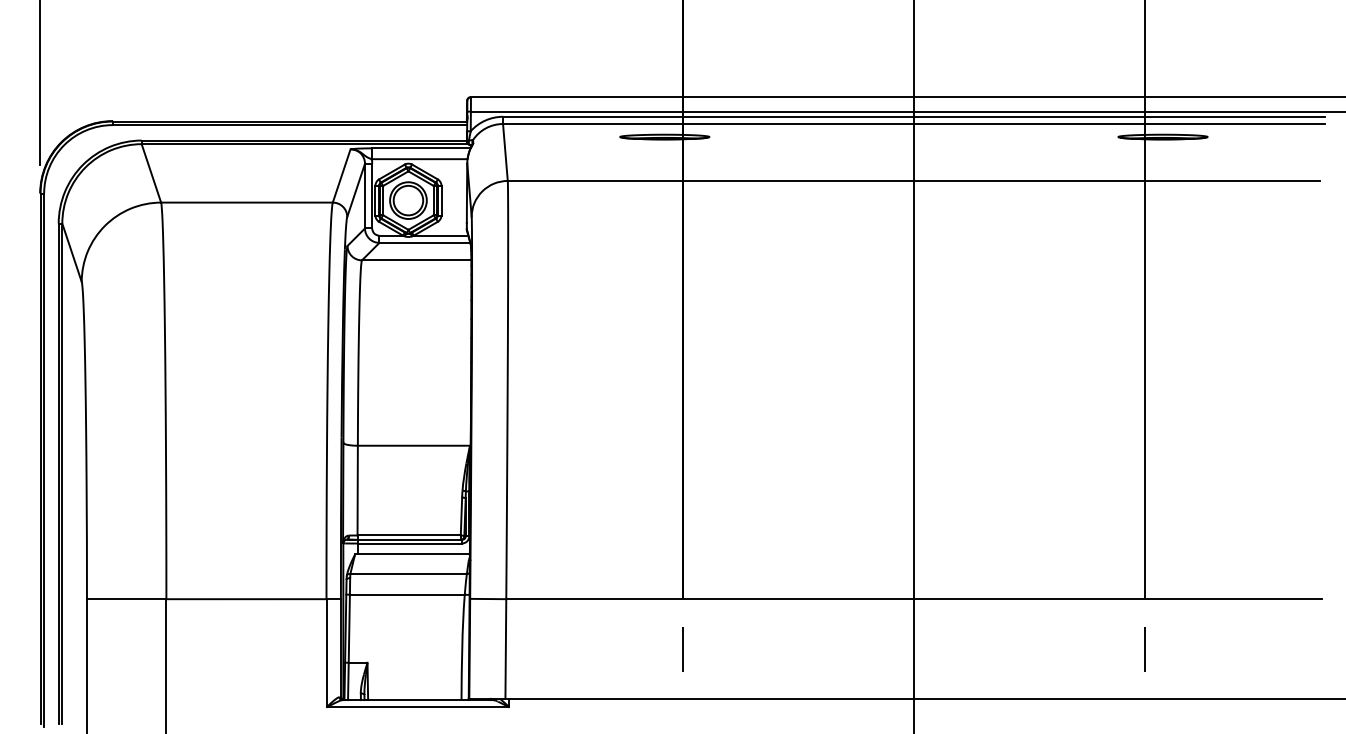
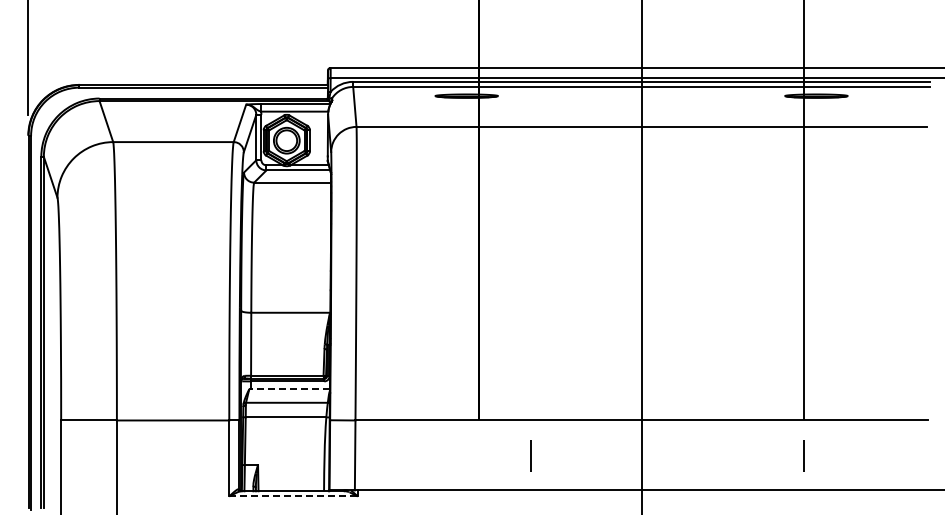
line: (412, 555) -> (289, 389), solid -> dashed
line: (681, 649) -> (530, 455), moved
line: (419, 707) -> (294, 496), solid -> dashed

